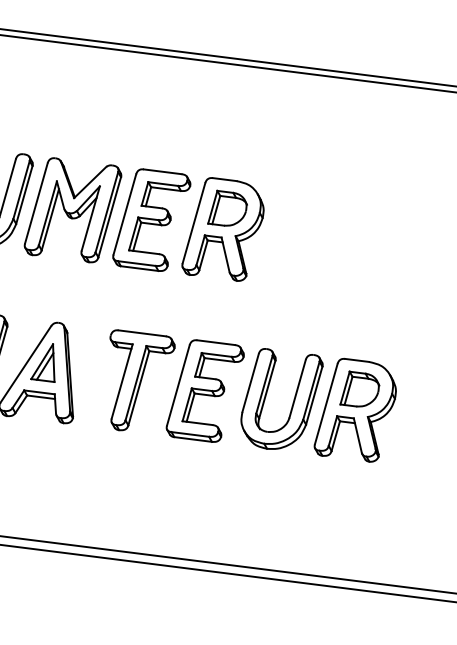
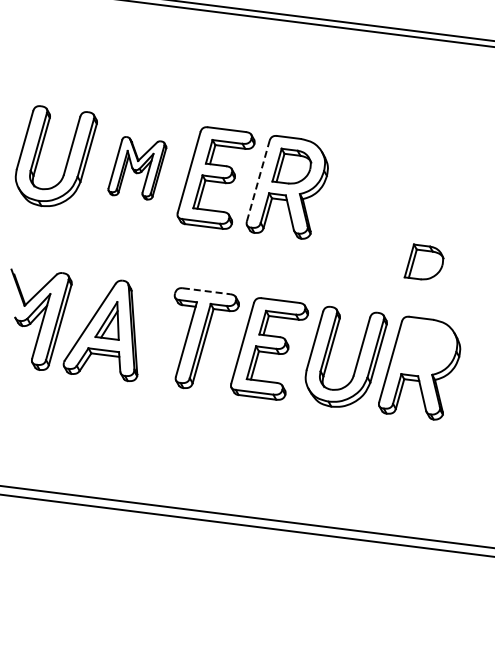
part: (73, 210) -> (137, 168), size x0.6
line: (194, 223) -> (258, 181), solid -> dashed
line: (142, 333) -> (206, 291), solid -> dashed
part: (359, 388) -> (423, 261), moved

